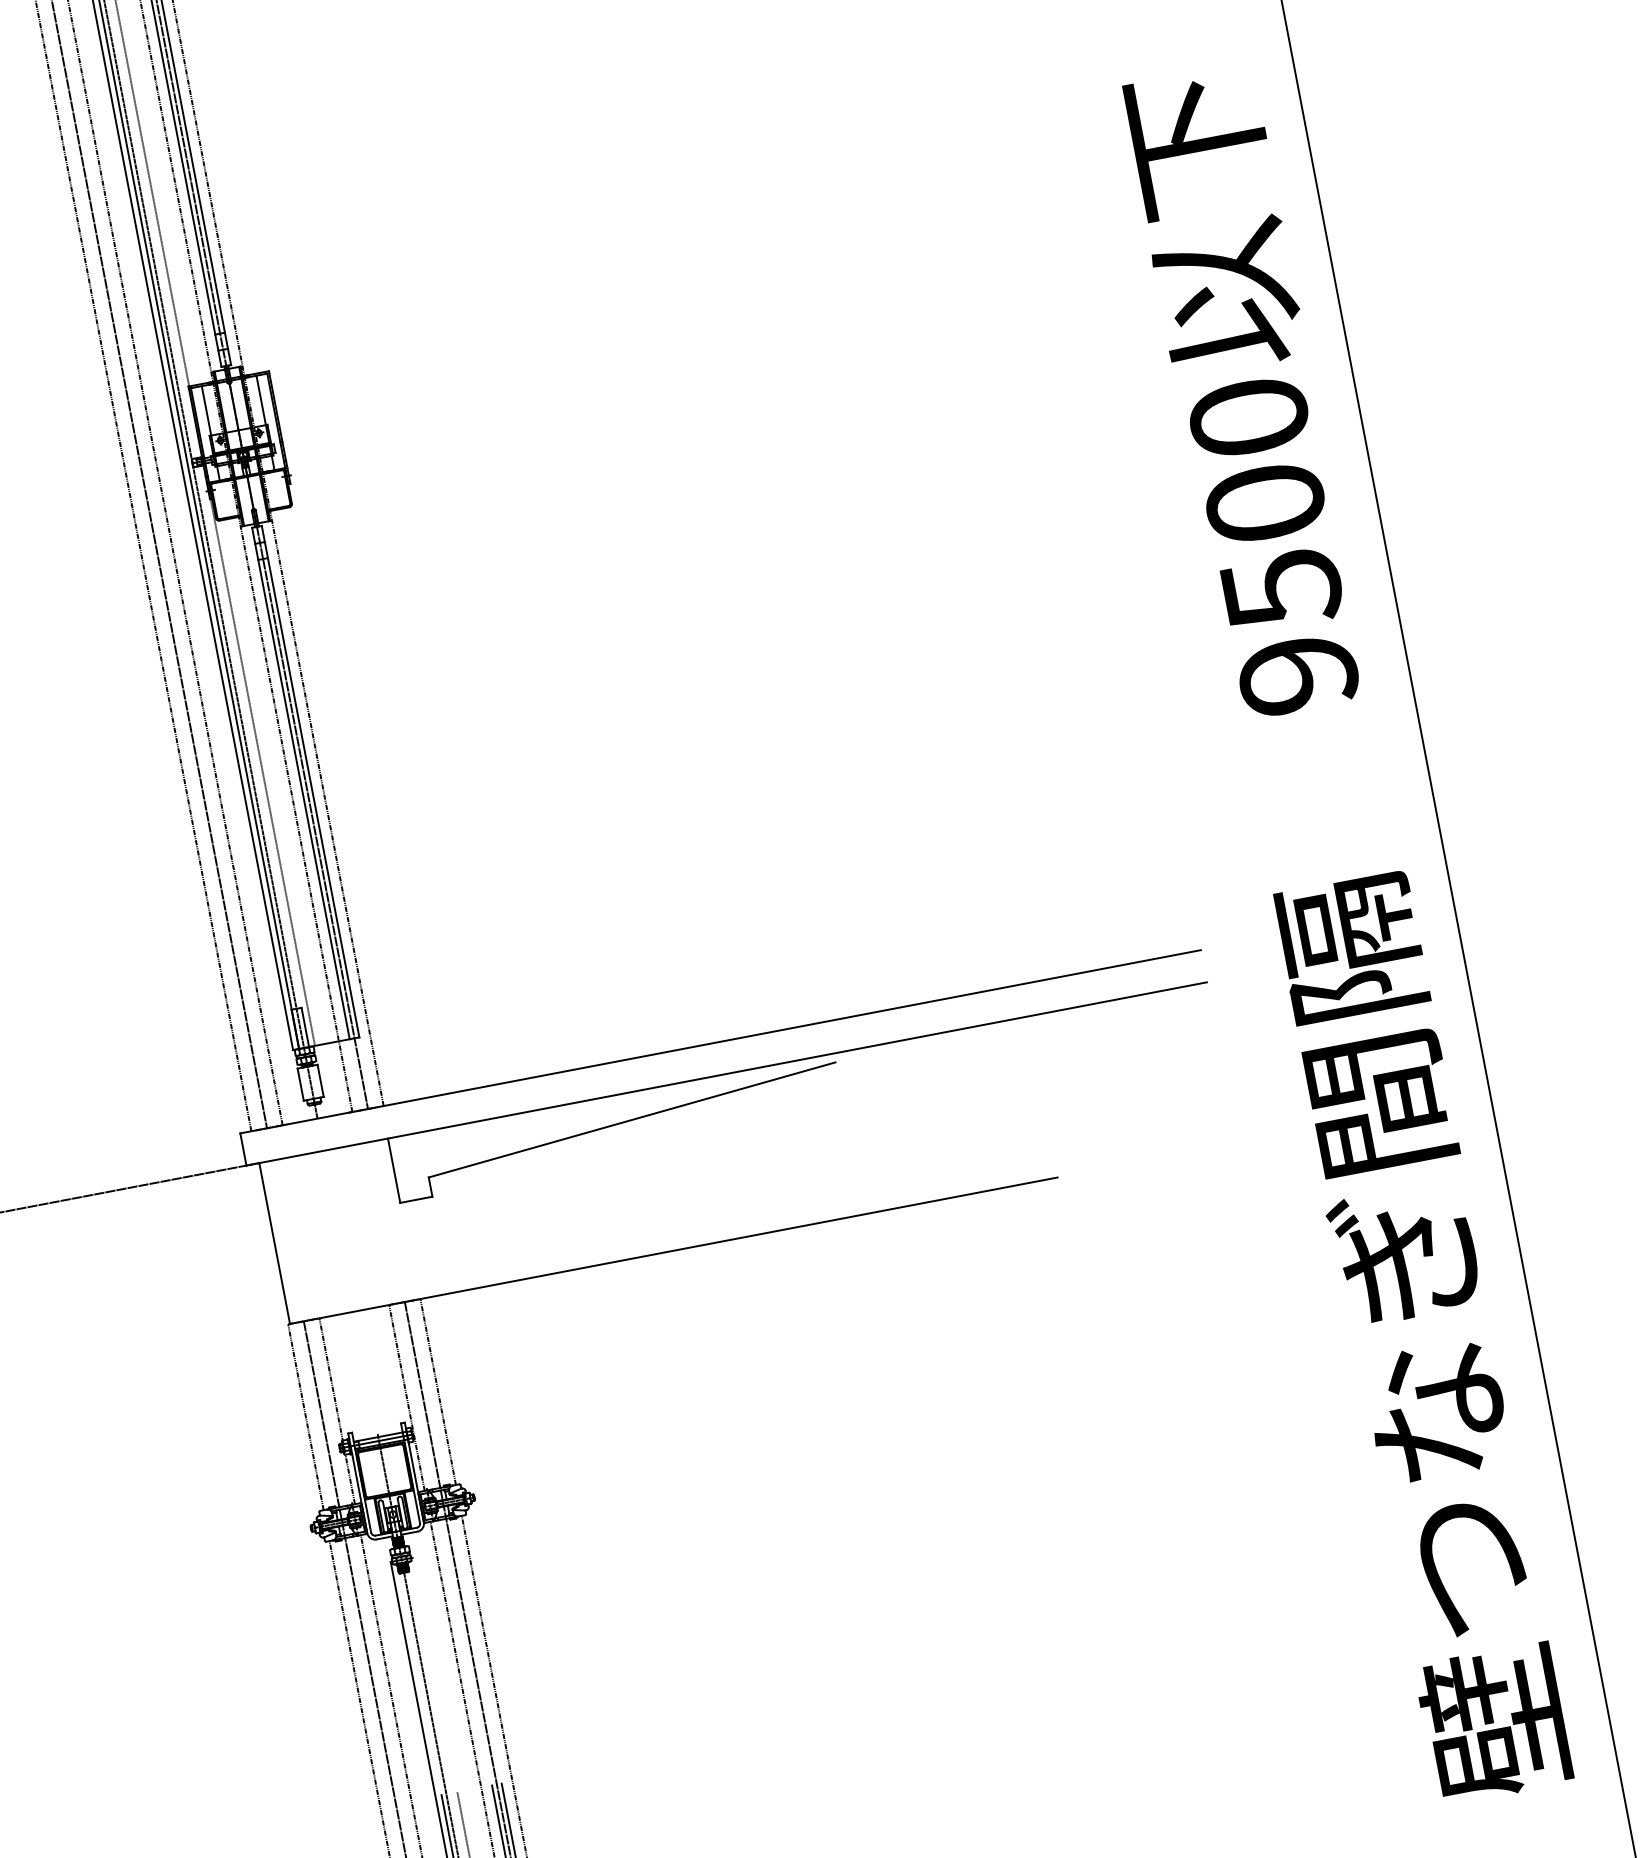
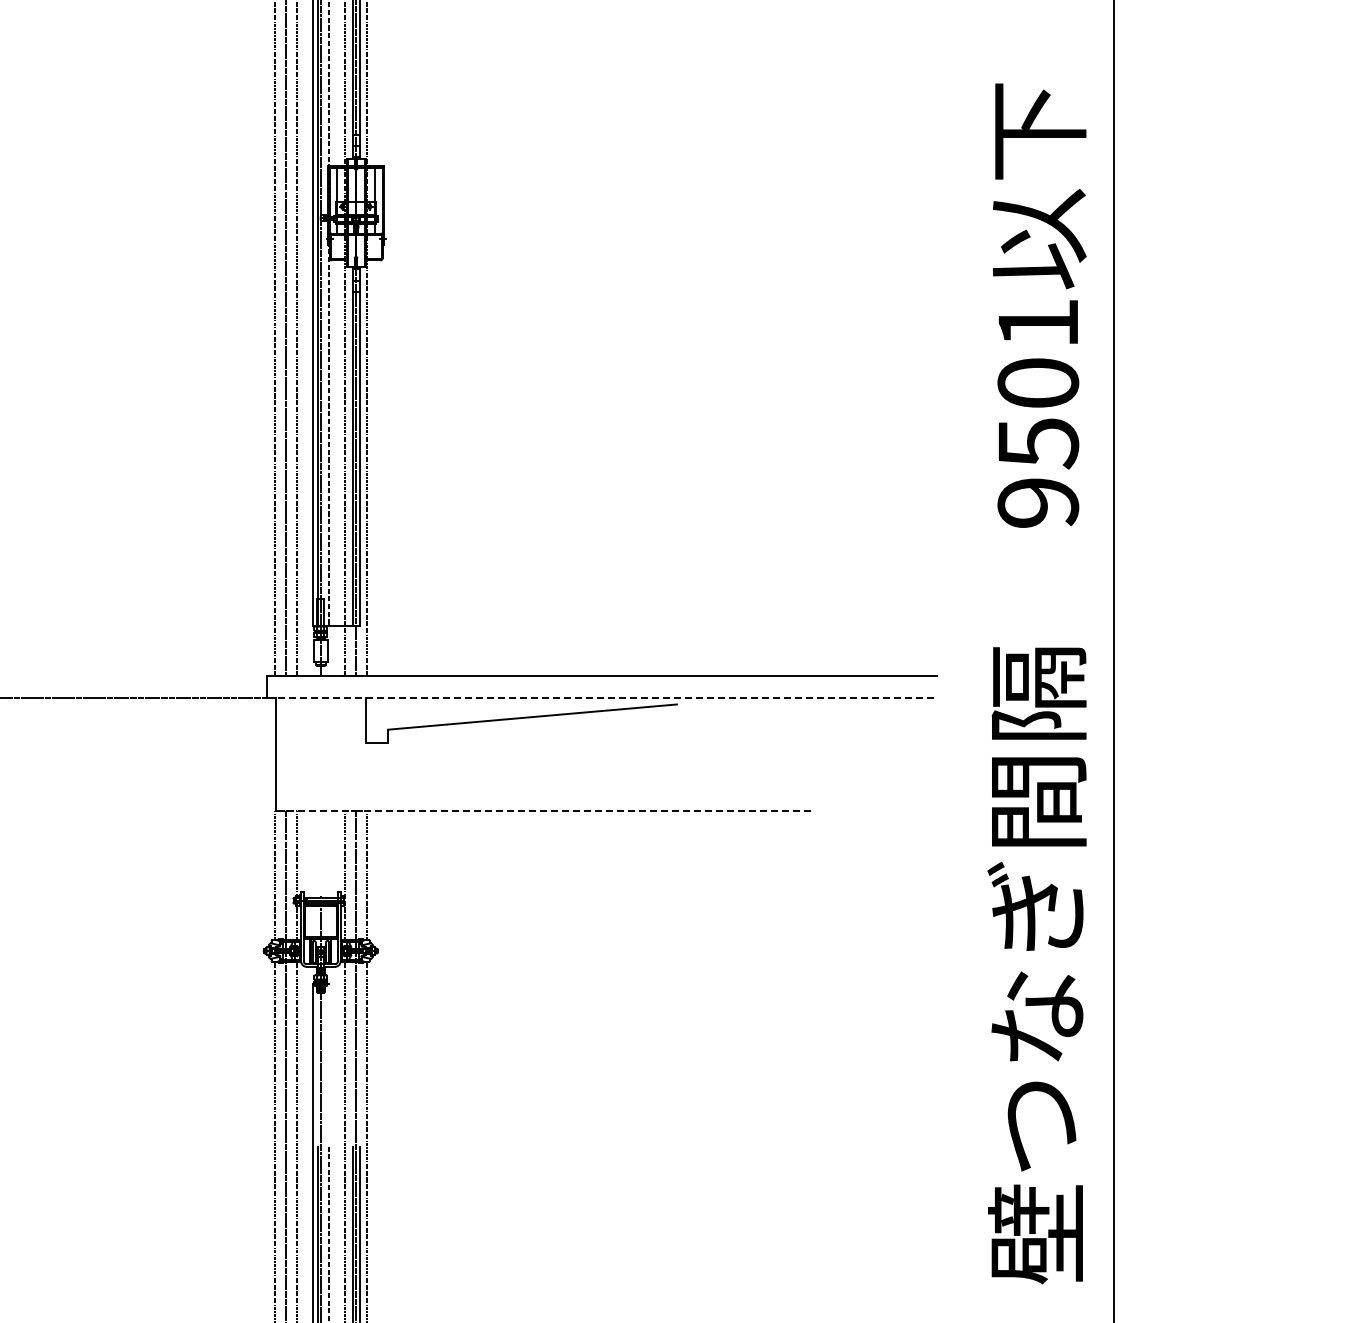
text: (1249, 416) -> (1038, 322), 9500 -> 9501
line: (727, 1074) -> (602, 698), solid -> dashed
line: (673, 1250) -> (543, 810), solid -> dashed

